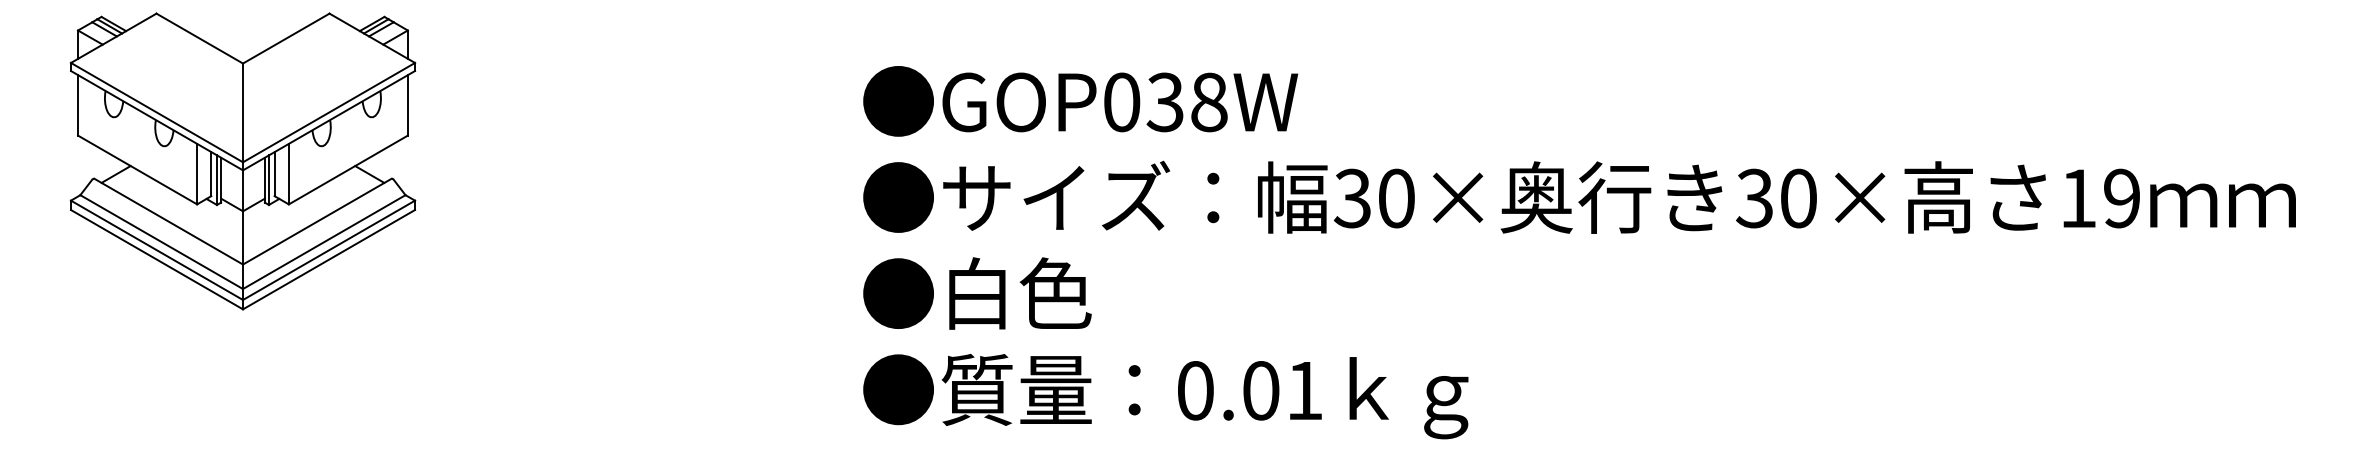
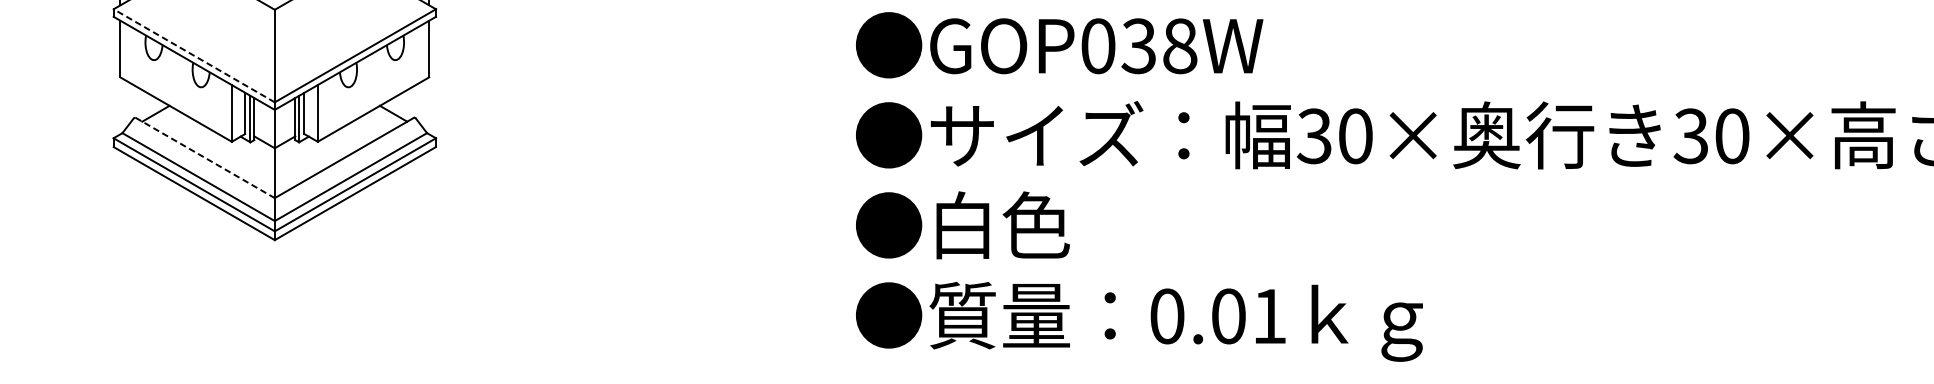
line: (156, 112) -> (193, 55), solid -> dashed
line: (168, 221) -> (205, 157), solid -> dashed

